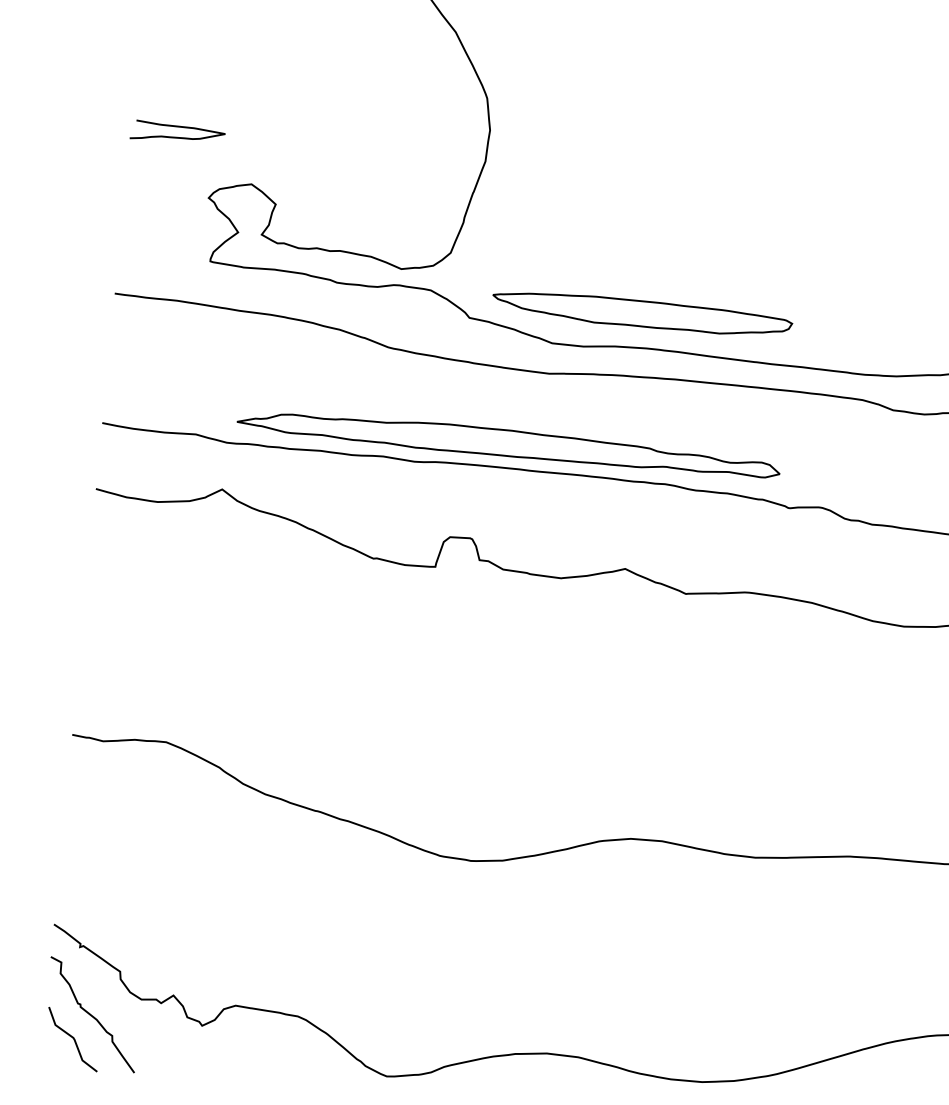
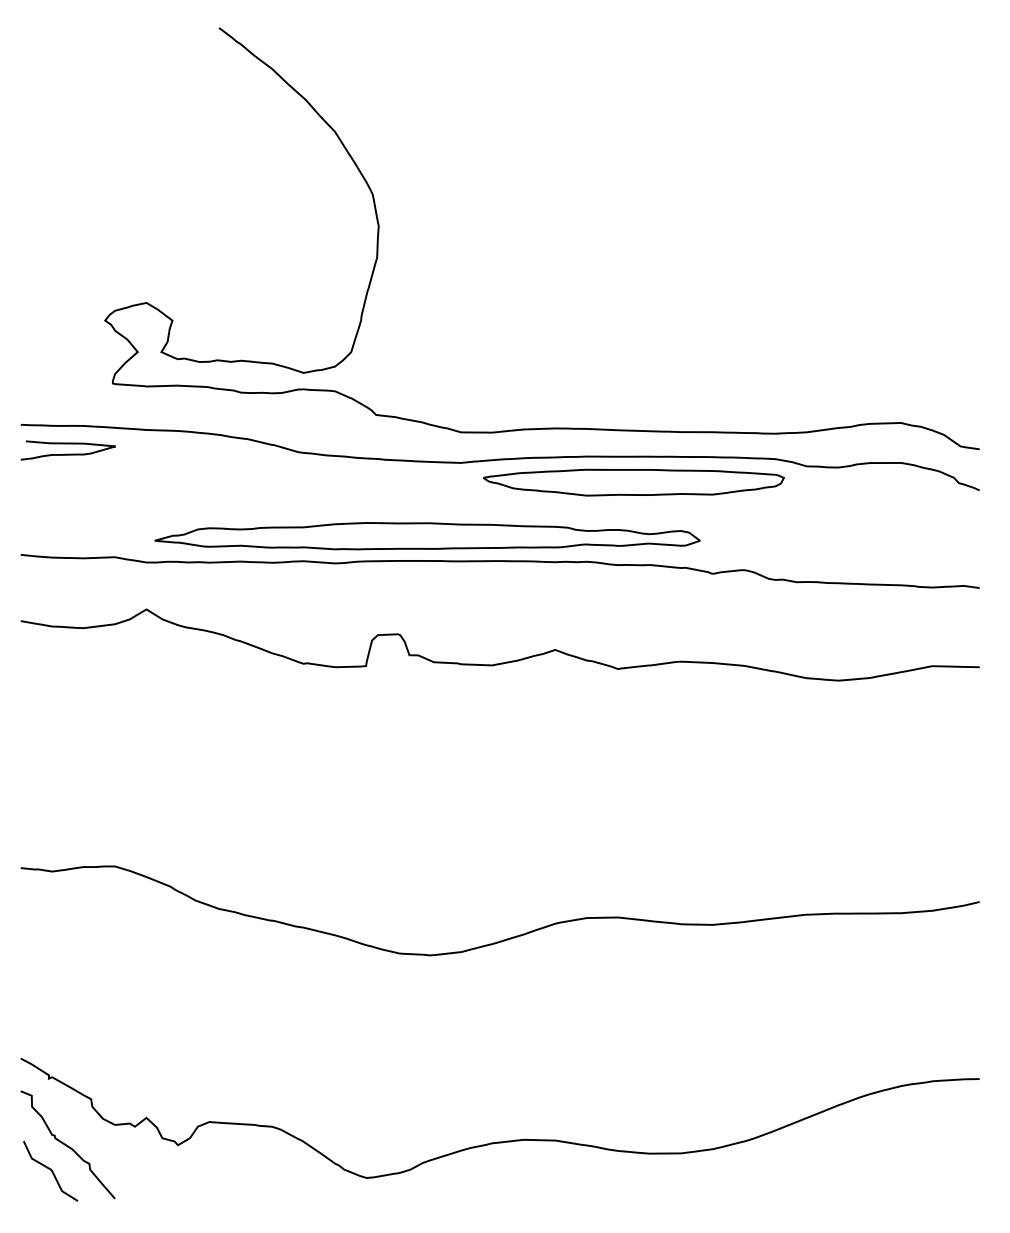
curve: (176, 136) -> (67, 453), moved
part: (641, 313) -> (633, 482), moved

